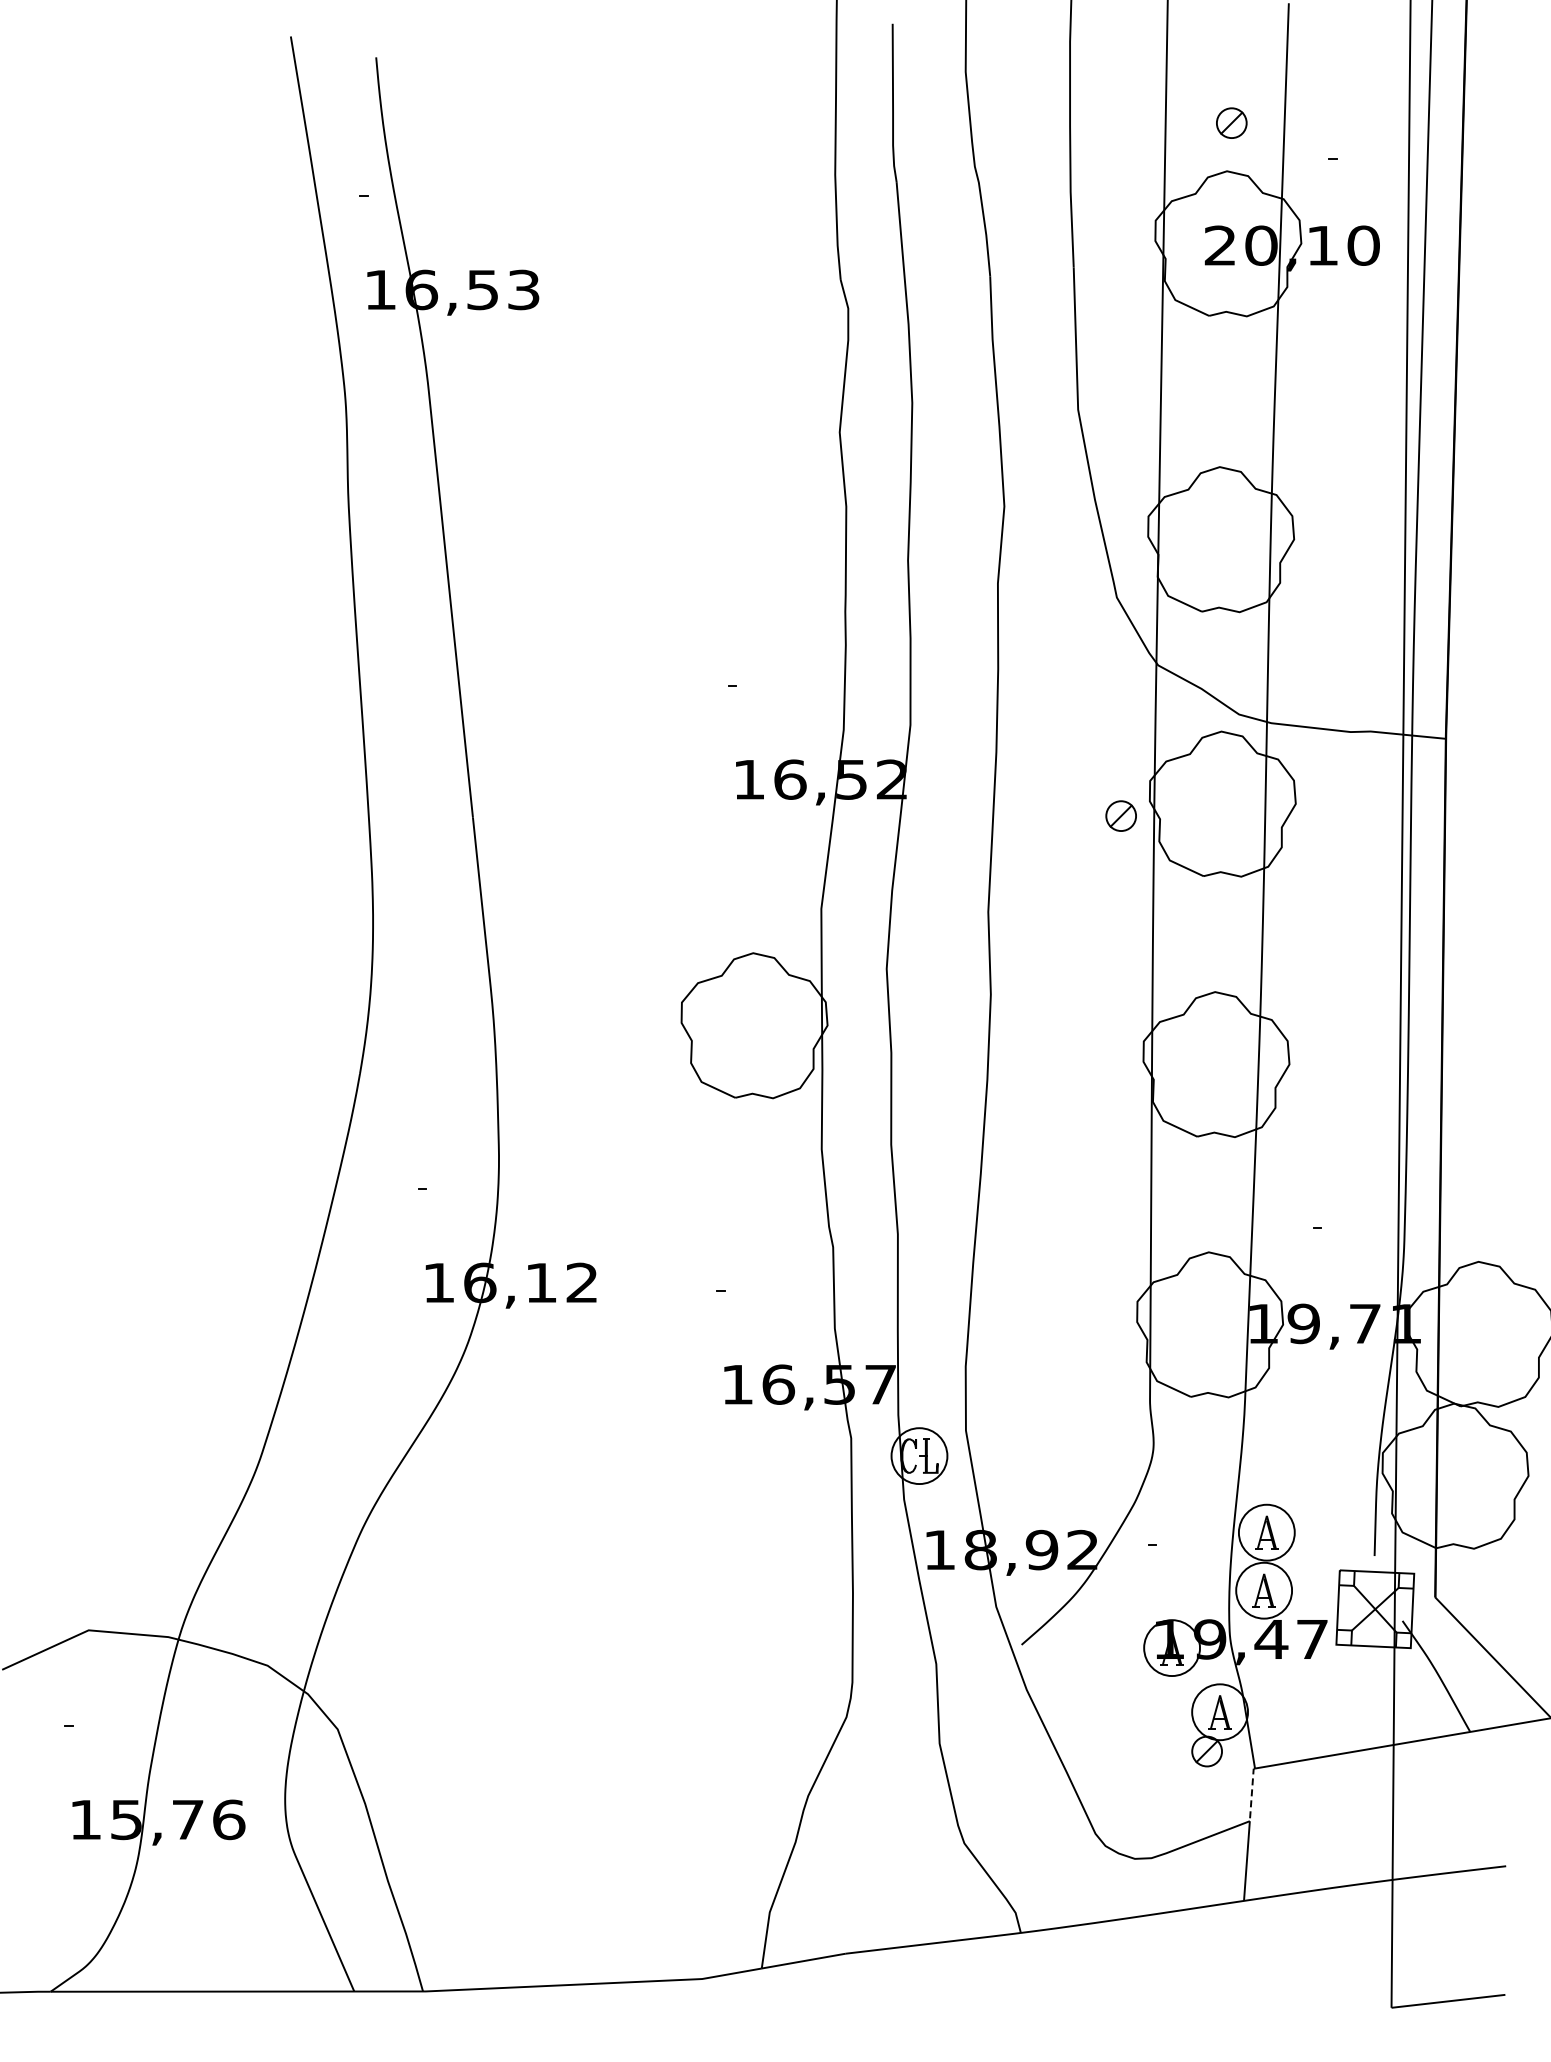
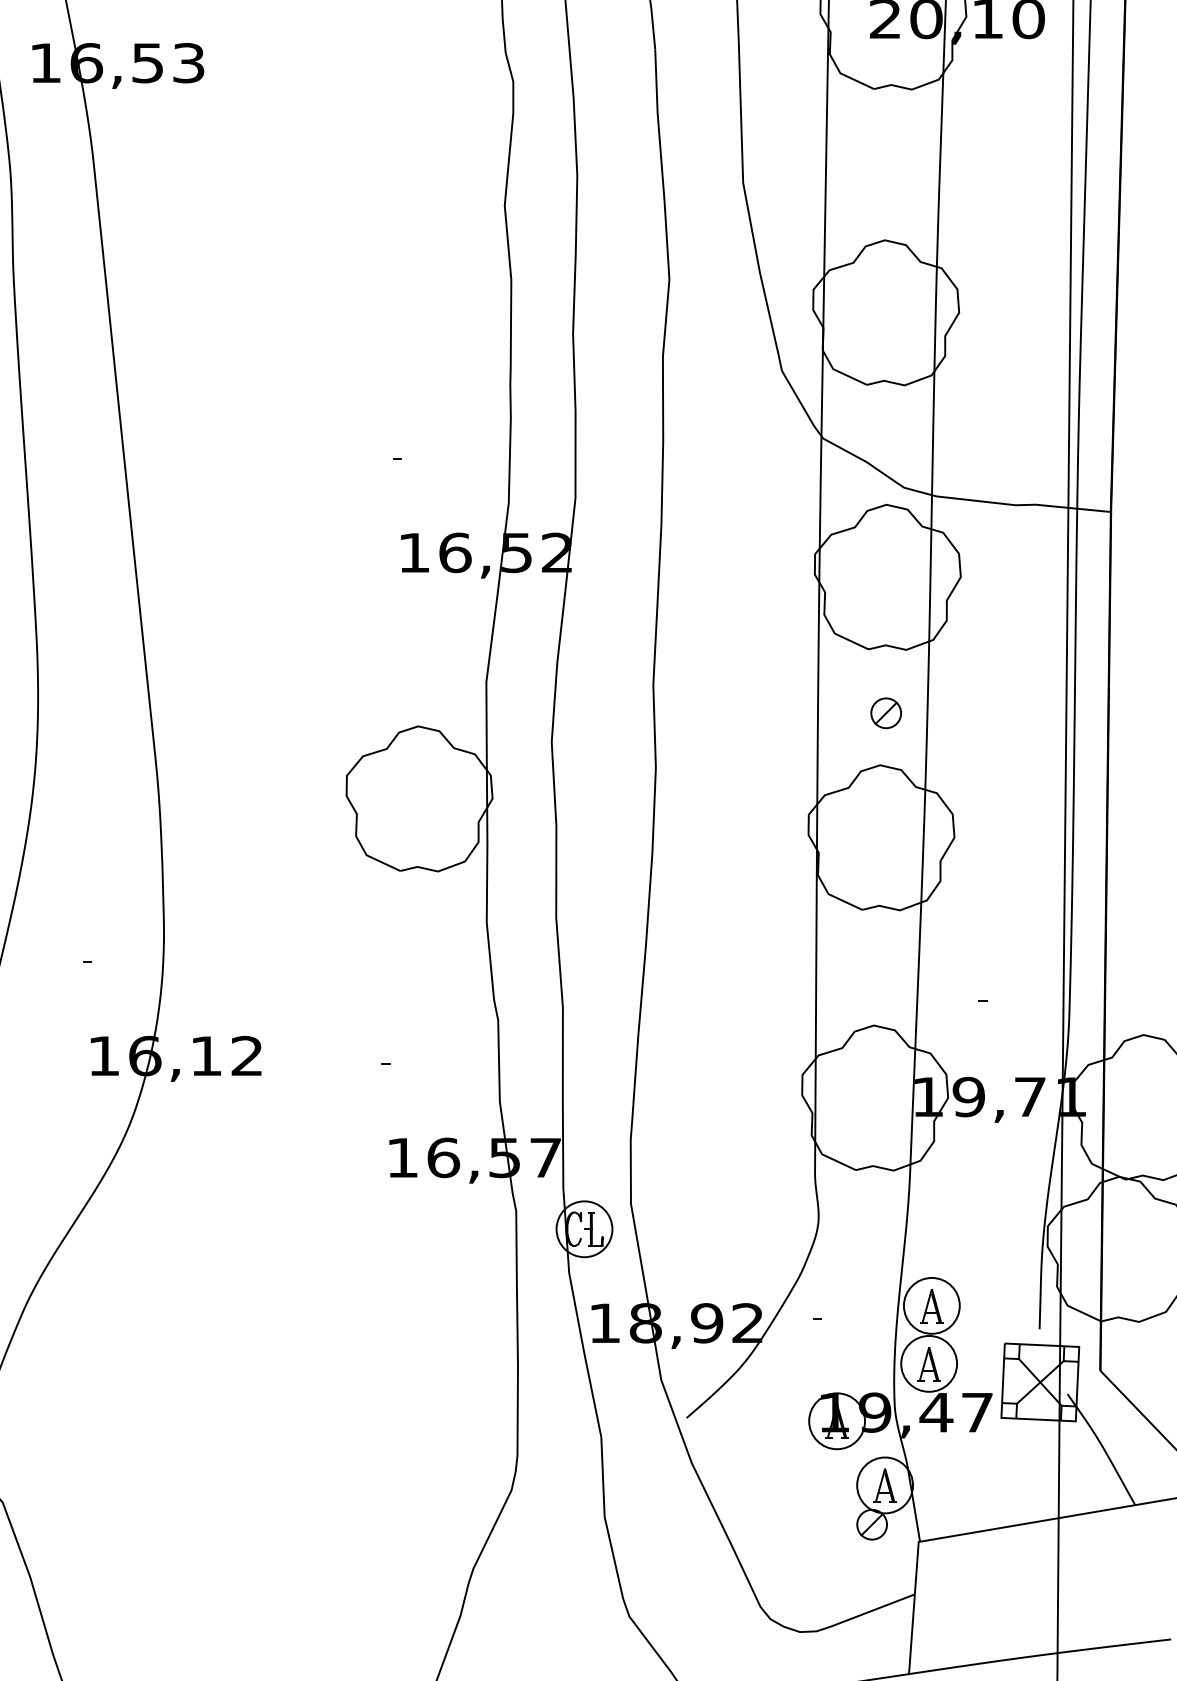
part: (1120, 815) -> (885, 712), moved
line: (1251, 1793) -> (916, 1566), dashed -> solid

